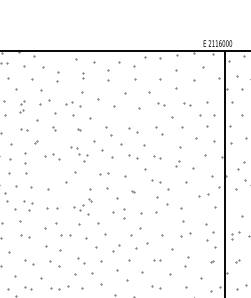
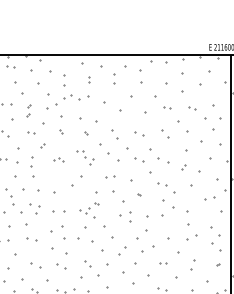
part: (73, 104) -> (71, 98), moved
part: (52, 156) -> (58, 159), size x0.6
part: (157, 157) -> (163, 160), size x1.6
part: (65, 235) -> (71, 238), size x1.6

